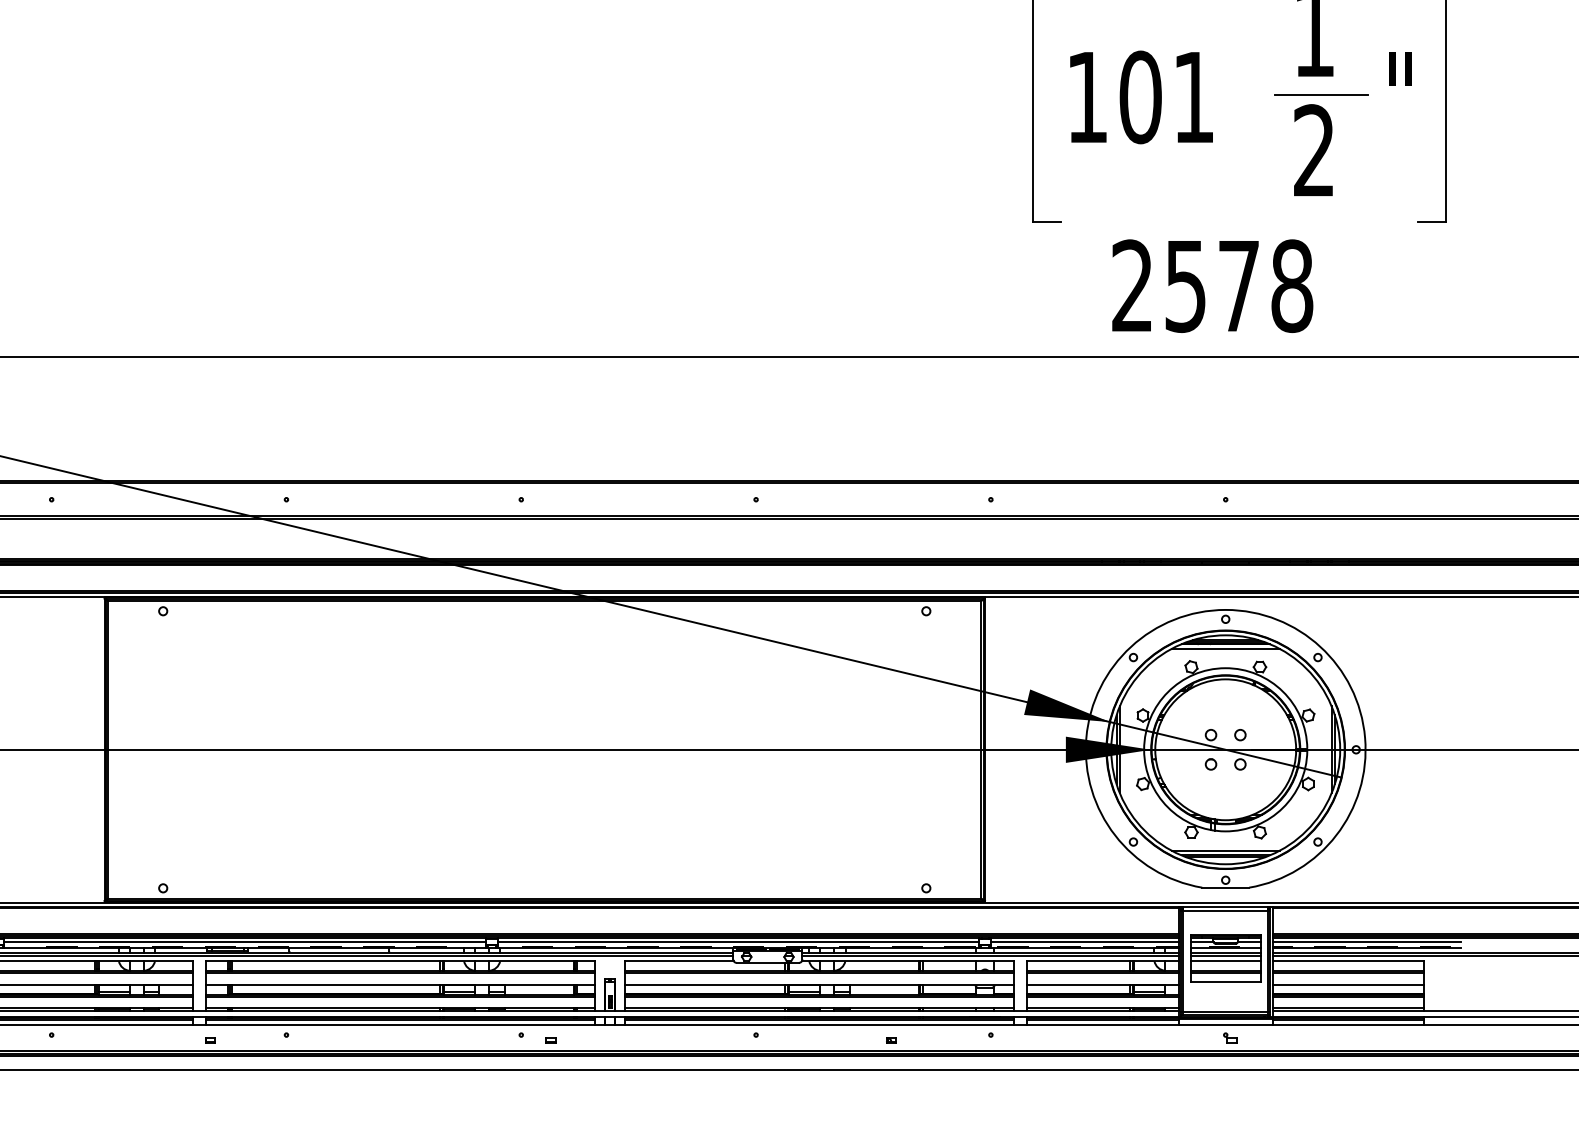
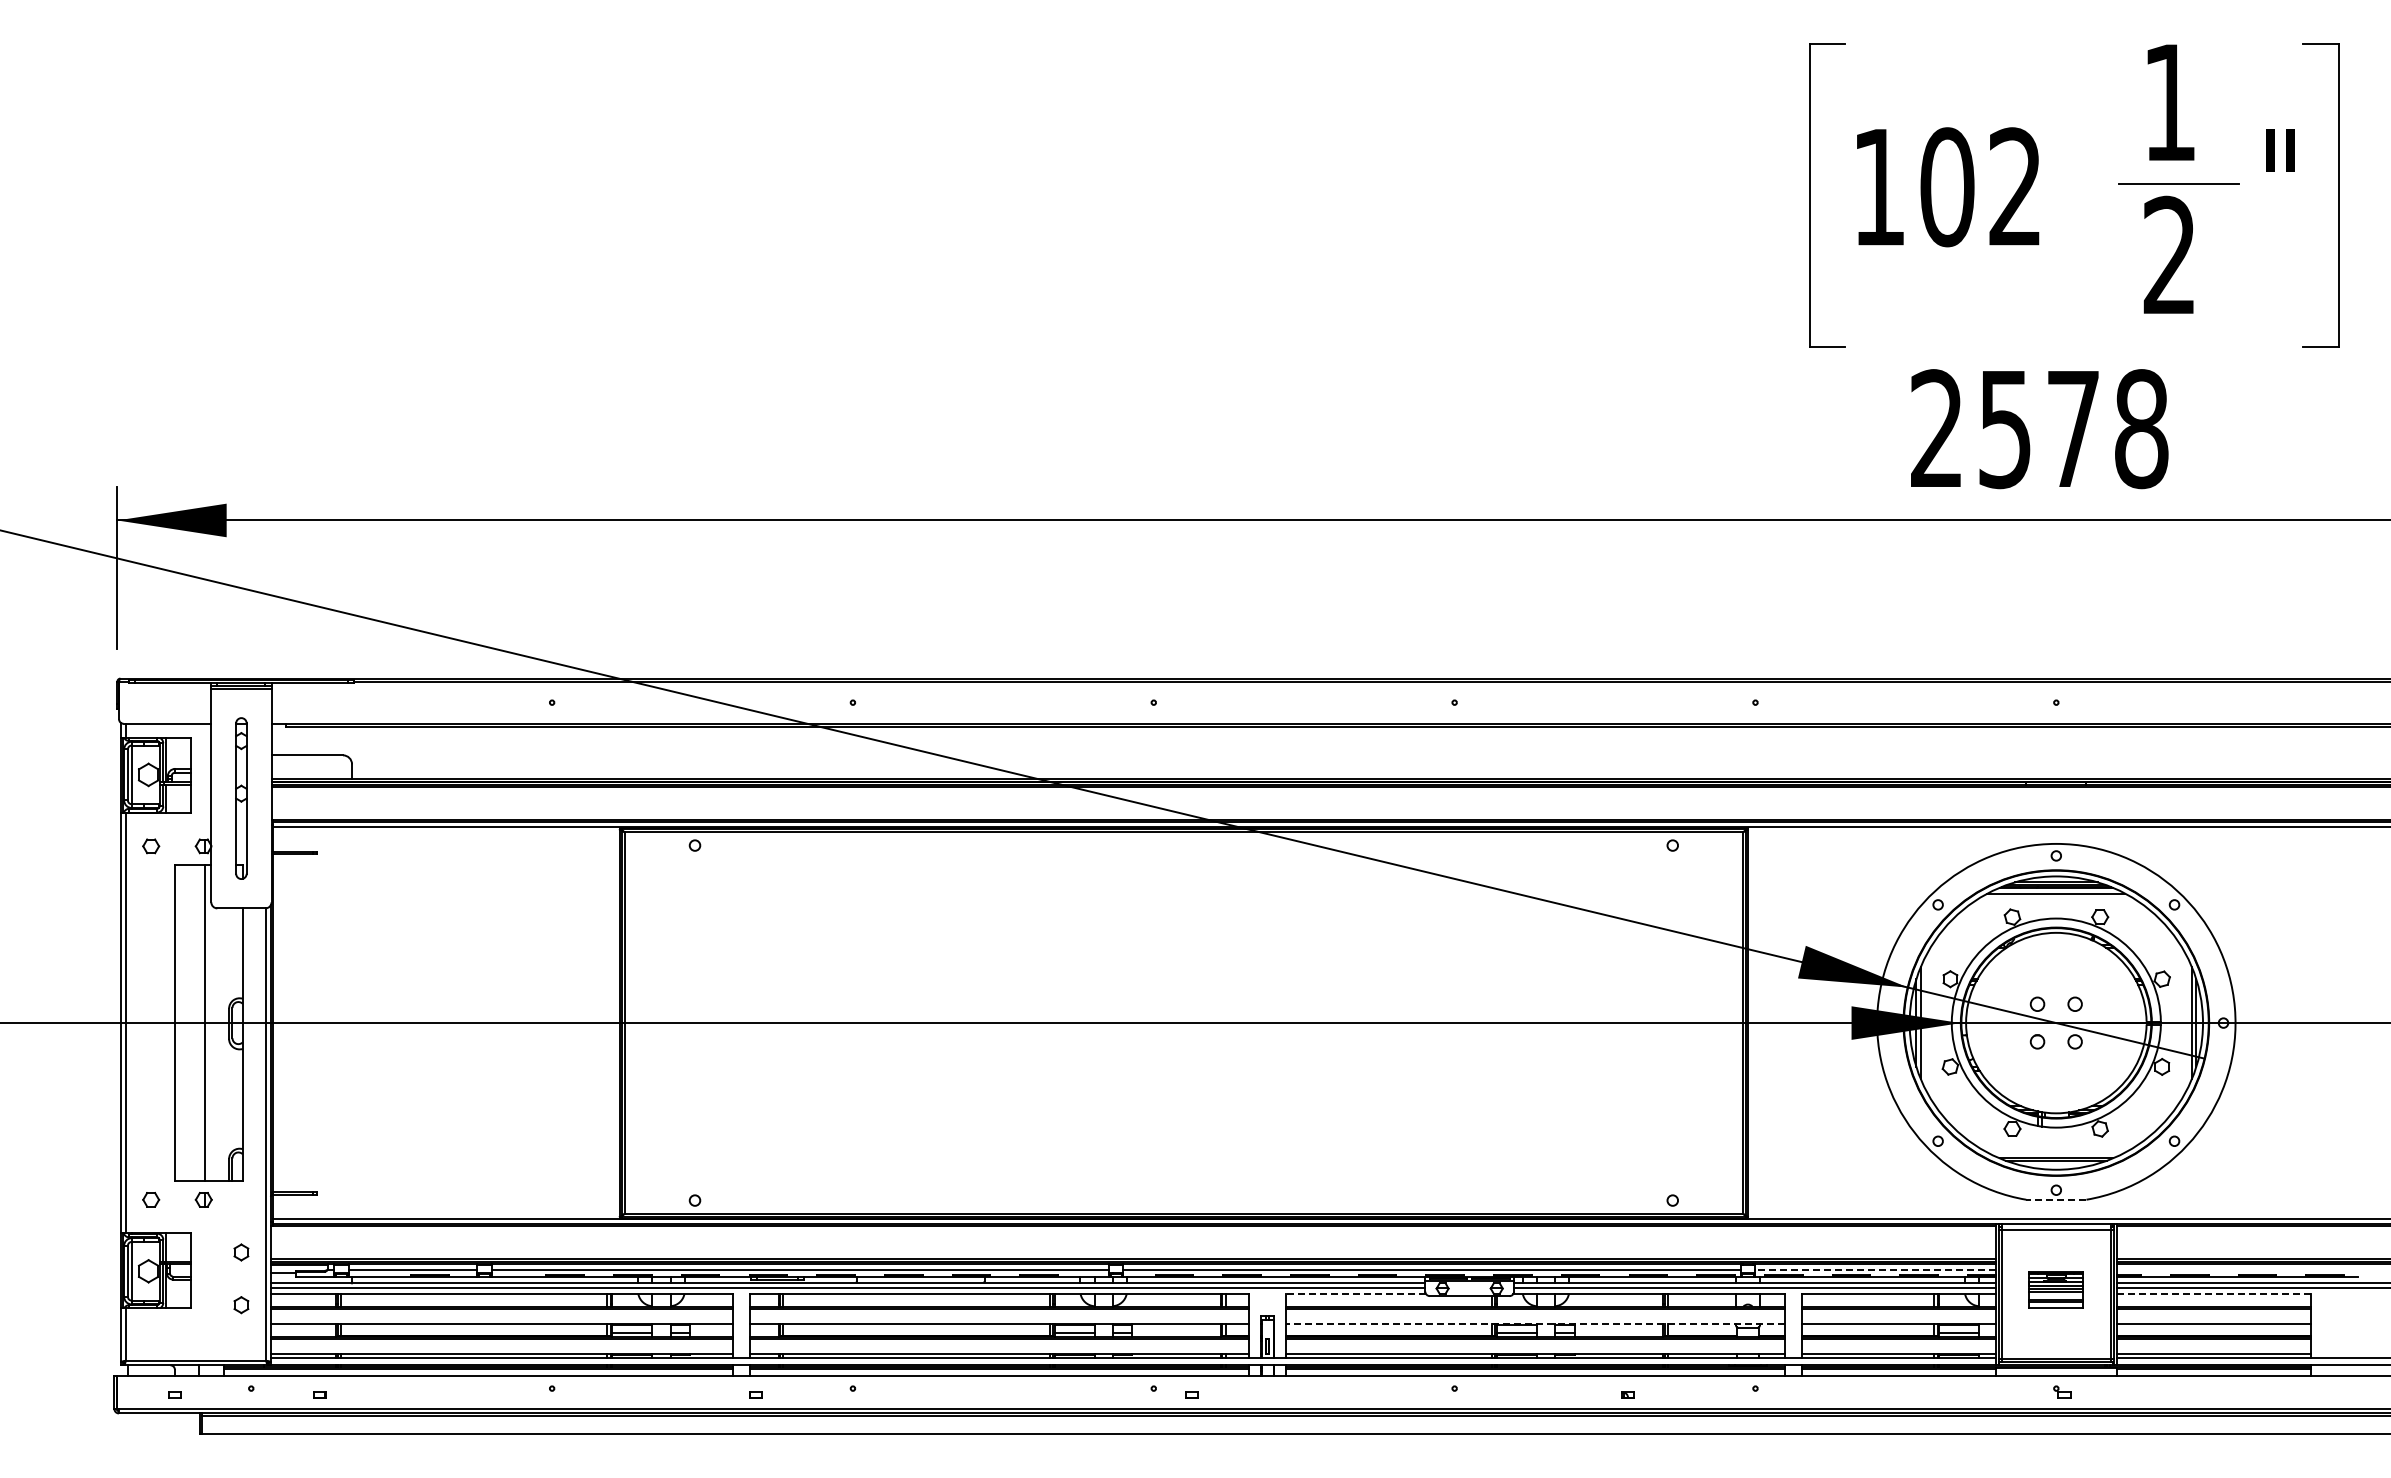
text: (1193, 96) -> (2014, 186), 101 -> 102
line: (1225, 850) -> (2056, 1152), removed
line: (1225, 887) -> (2055, 1199), solid -> dashed
line: (1084, 942) -> (1875, 1269), solid -> dashed
line: (1366, 942) -> (2236, 1269), removed
part: (1225, 957) -> (2055, 1289), size x0.6
line: (679, 960) -> (1356, 1293), solid -> dashed
line: (1348, 960) -> (2213, 1293), solid -> dashed
line: (819, 985) -> (1535, 1324), solid -> dashed

